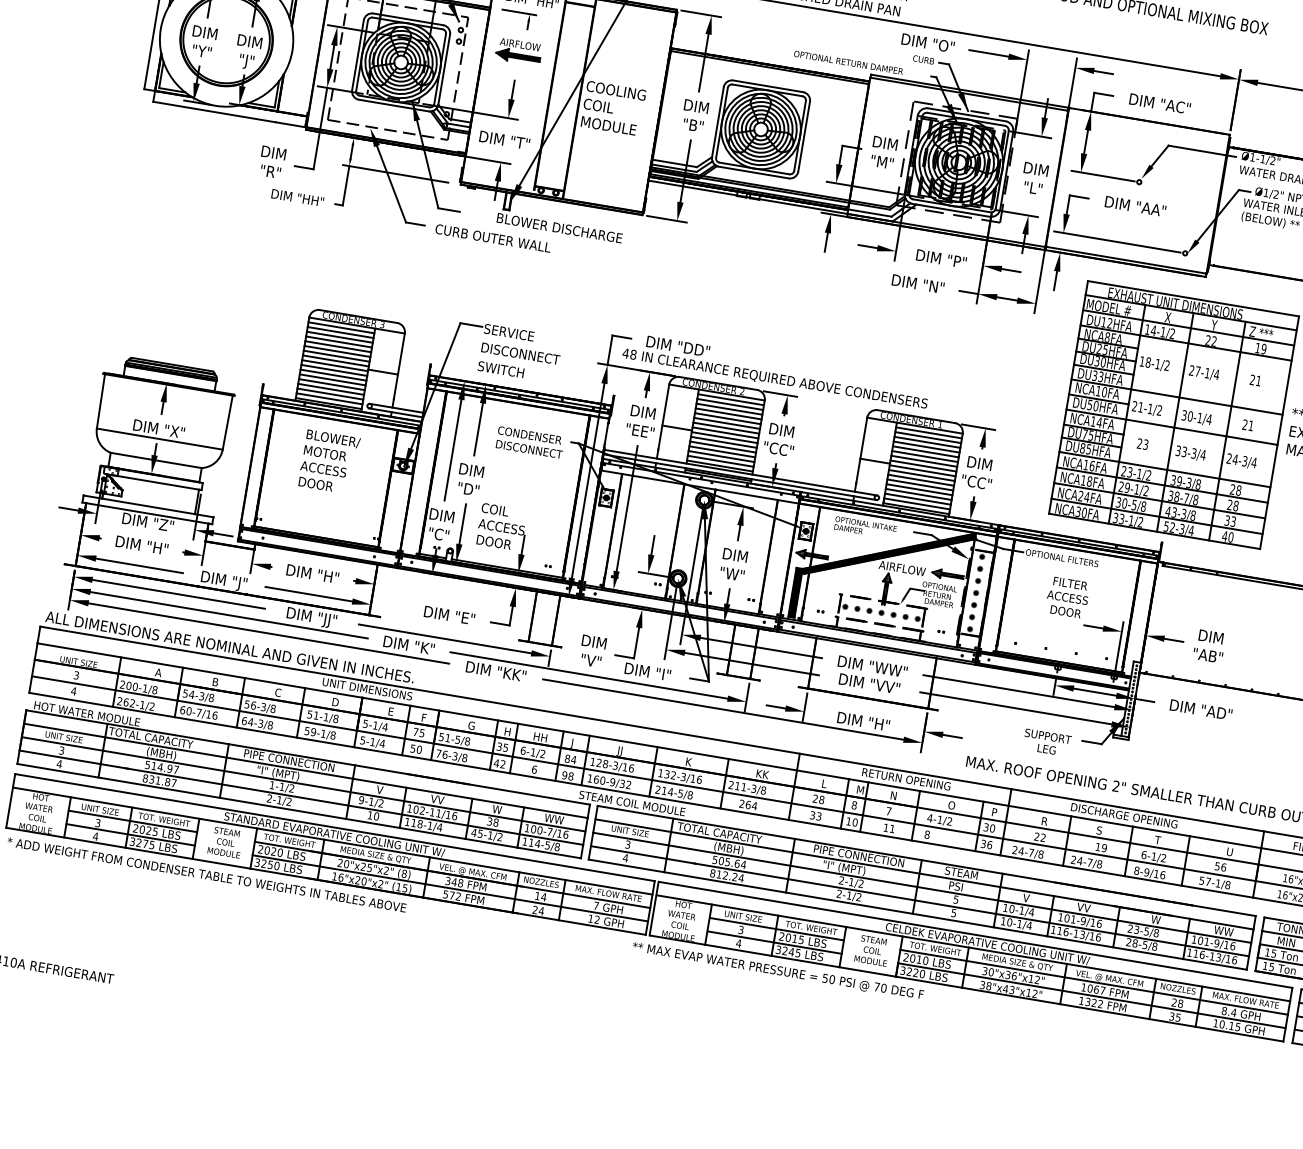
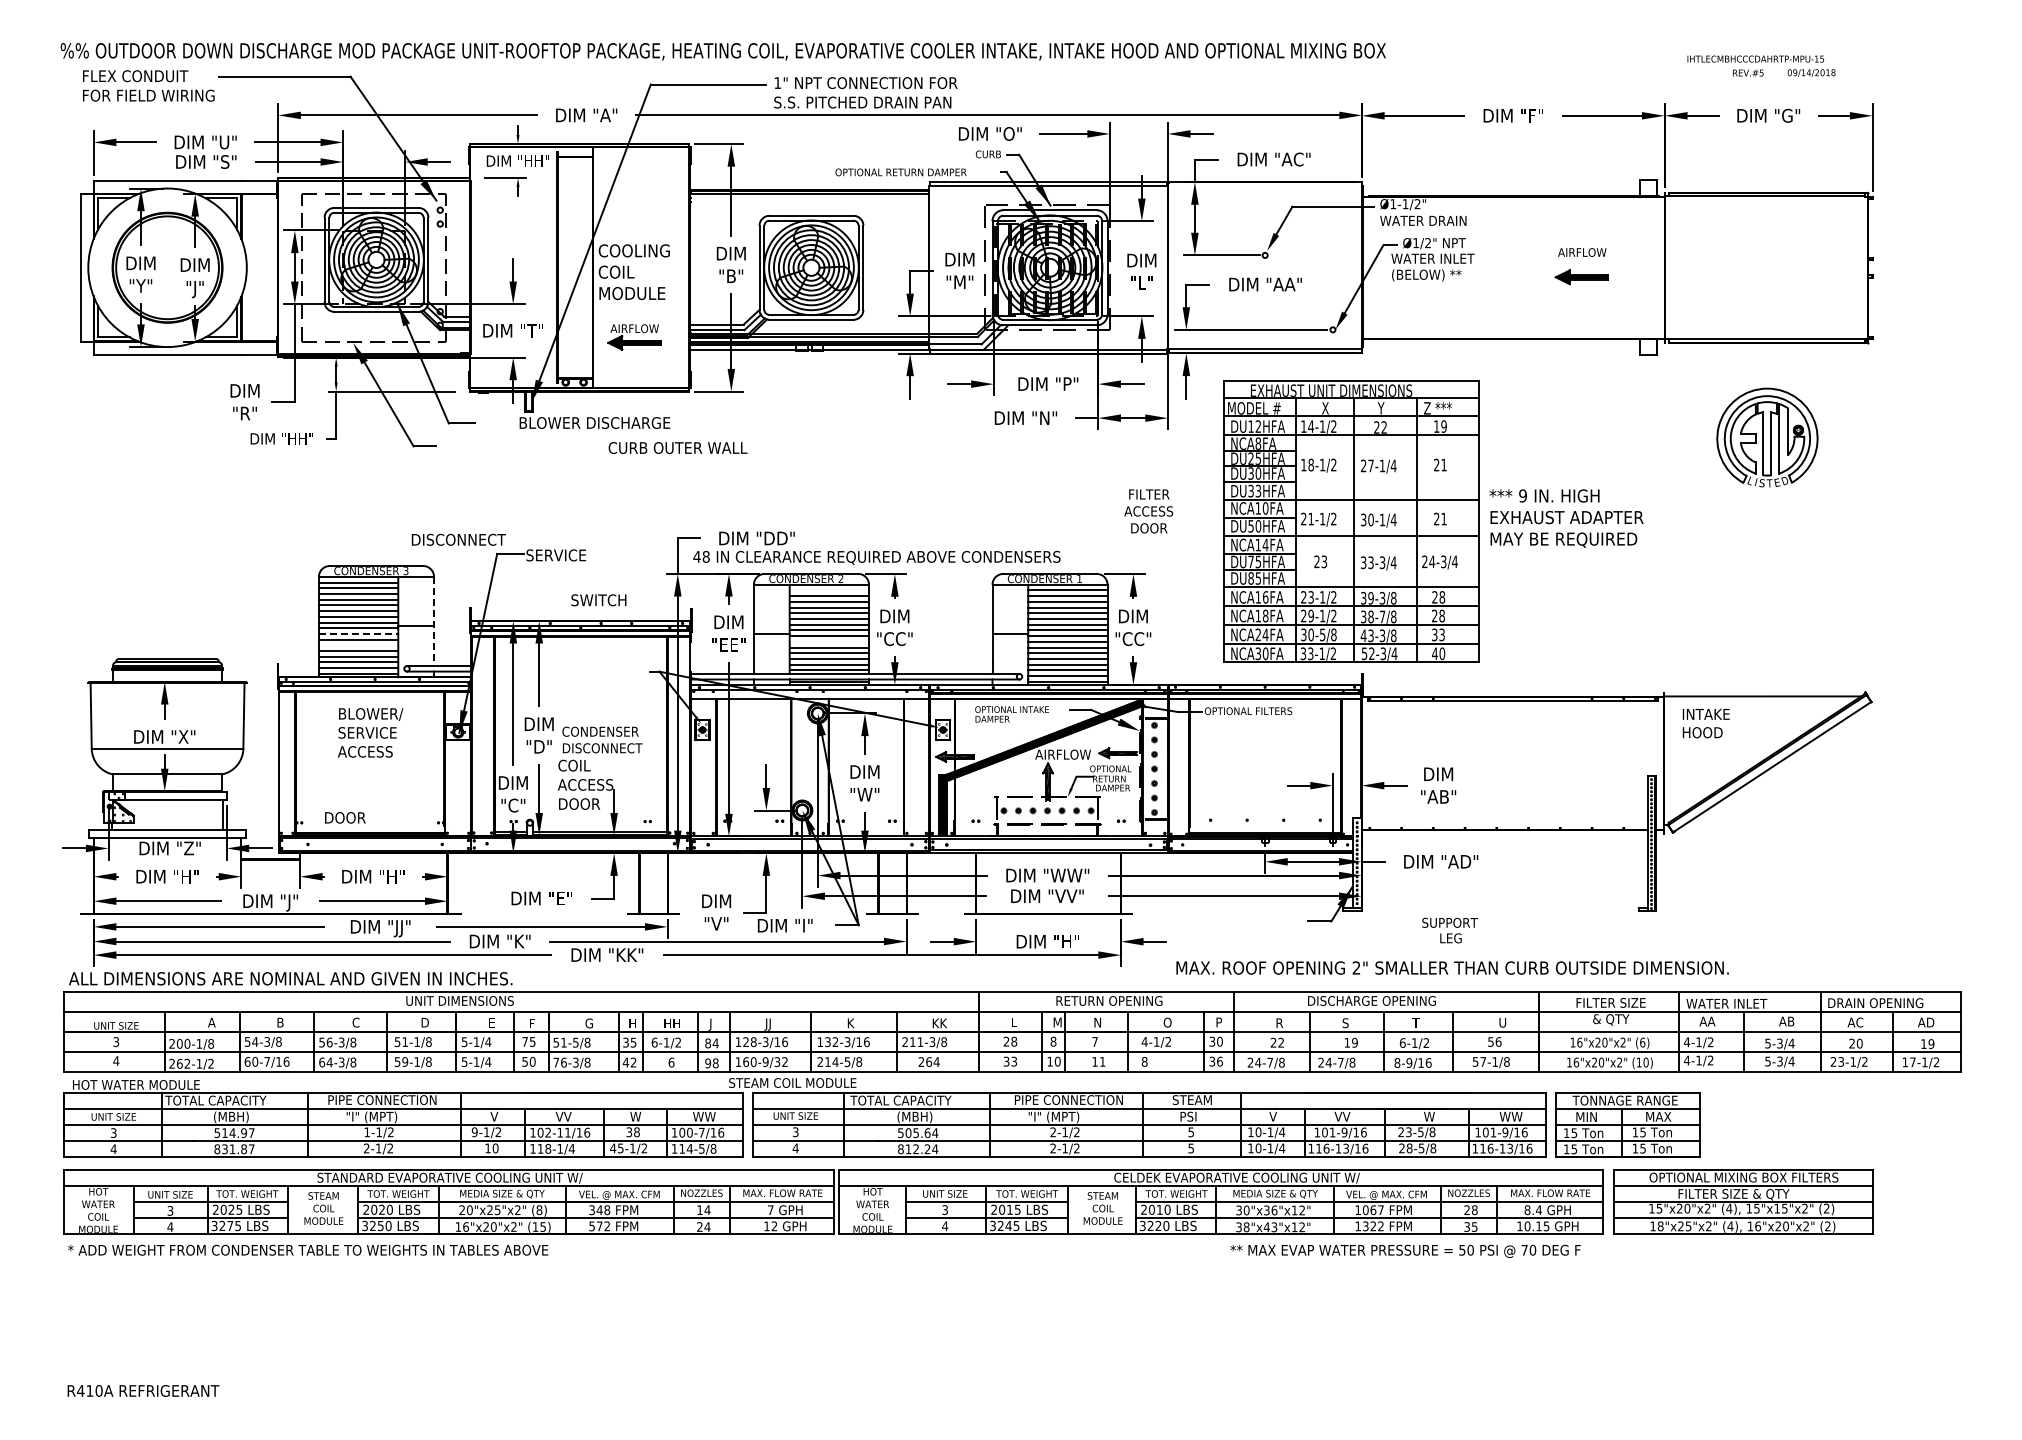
part: (518, 51) -> (634, 337), moved
text: (492, 237) -> (677, 447), moved
text: (520, 353) -> (458, 539), moved
text: (500, 369) -> (598, 600), moved
line: (334, 370) -> (358, 633), solid -> dashed
line: (399, 370) -> (434, 621), solid -> dashed
line: (332, 380) -> (358, 645), removed
line: (731, 399) -> (829, 590), removed
text: (530, 442) -> (602, 739), moved
line: (724, 442) -> (829, 641), removed
text: (327, 453) -> (367, 732), MOTOR -> SERVICE
text: (316, 483) -> (345, 817), moved
text: (1067, 597) -> (1148, 511), moved
text: (1046, 742) -> (1449, 930), moved
text: (778, 970) -> (1405, 1250), moved

